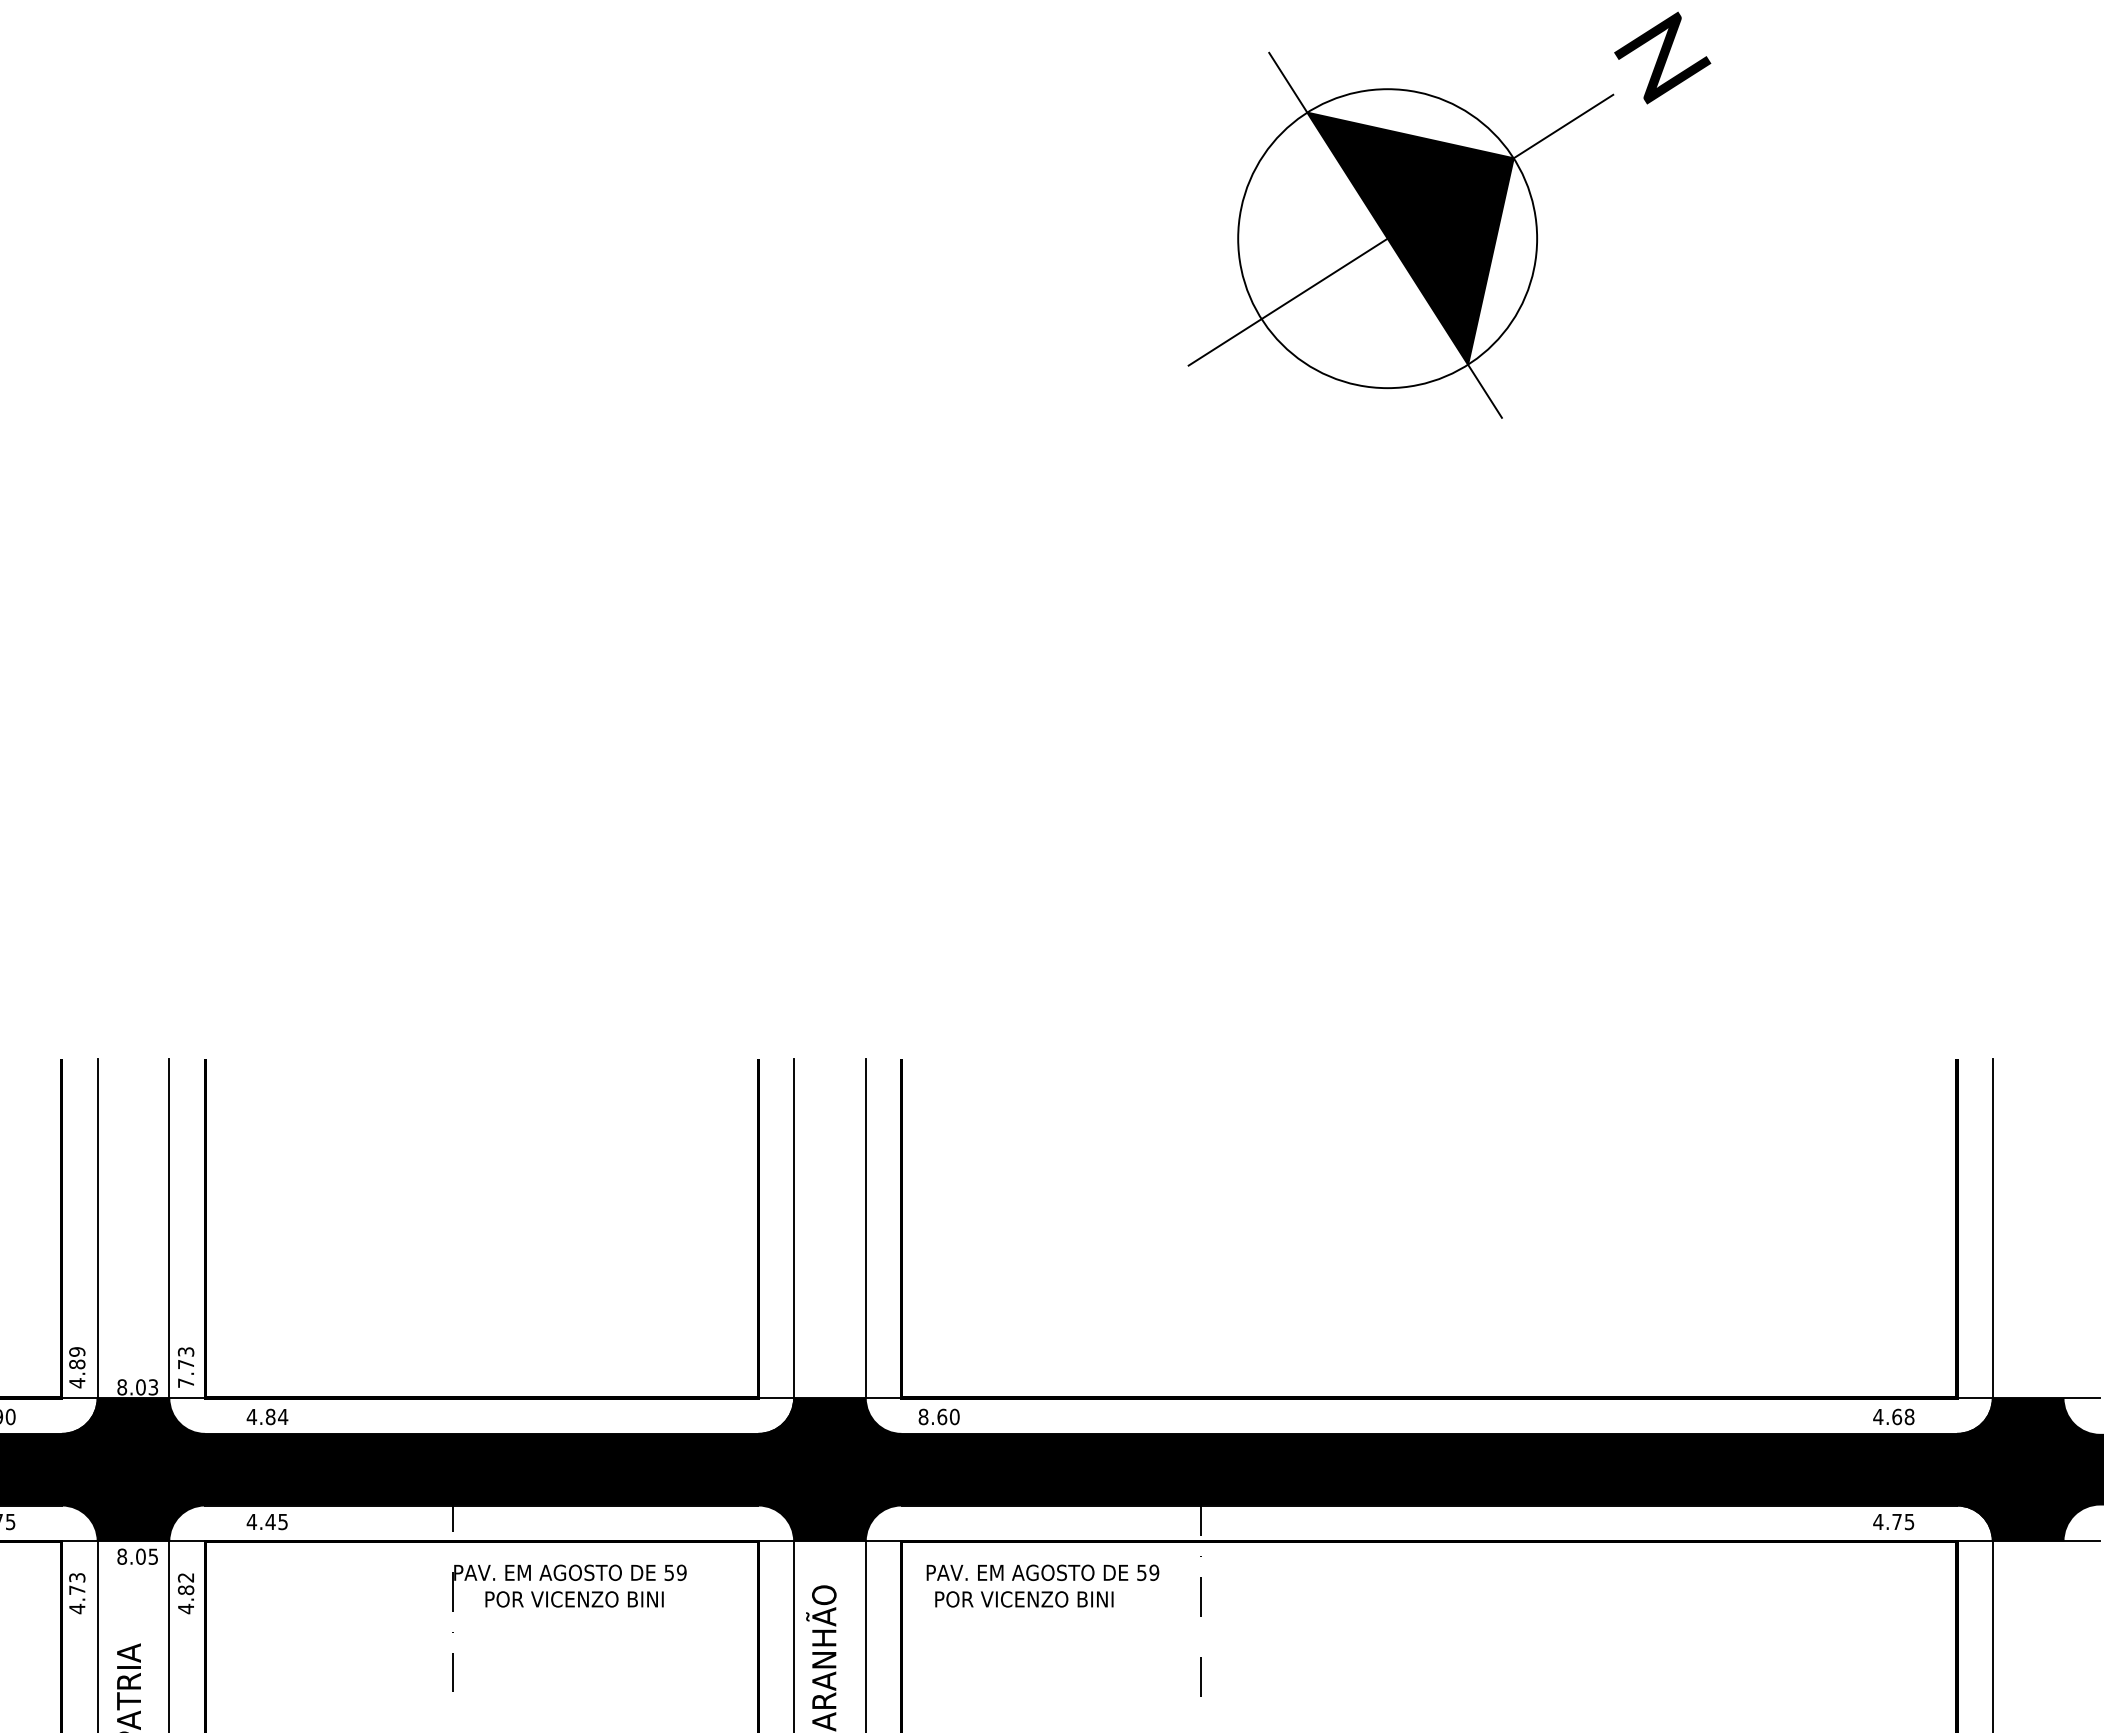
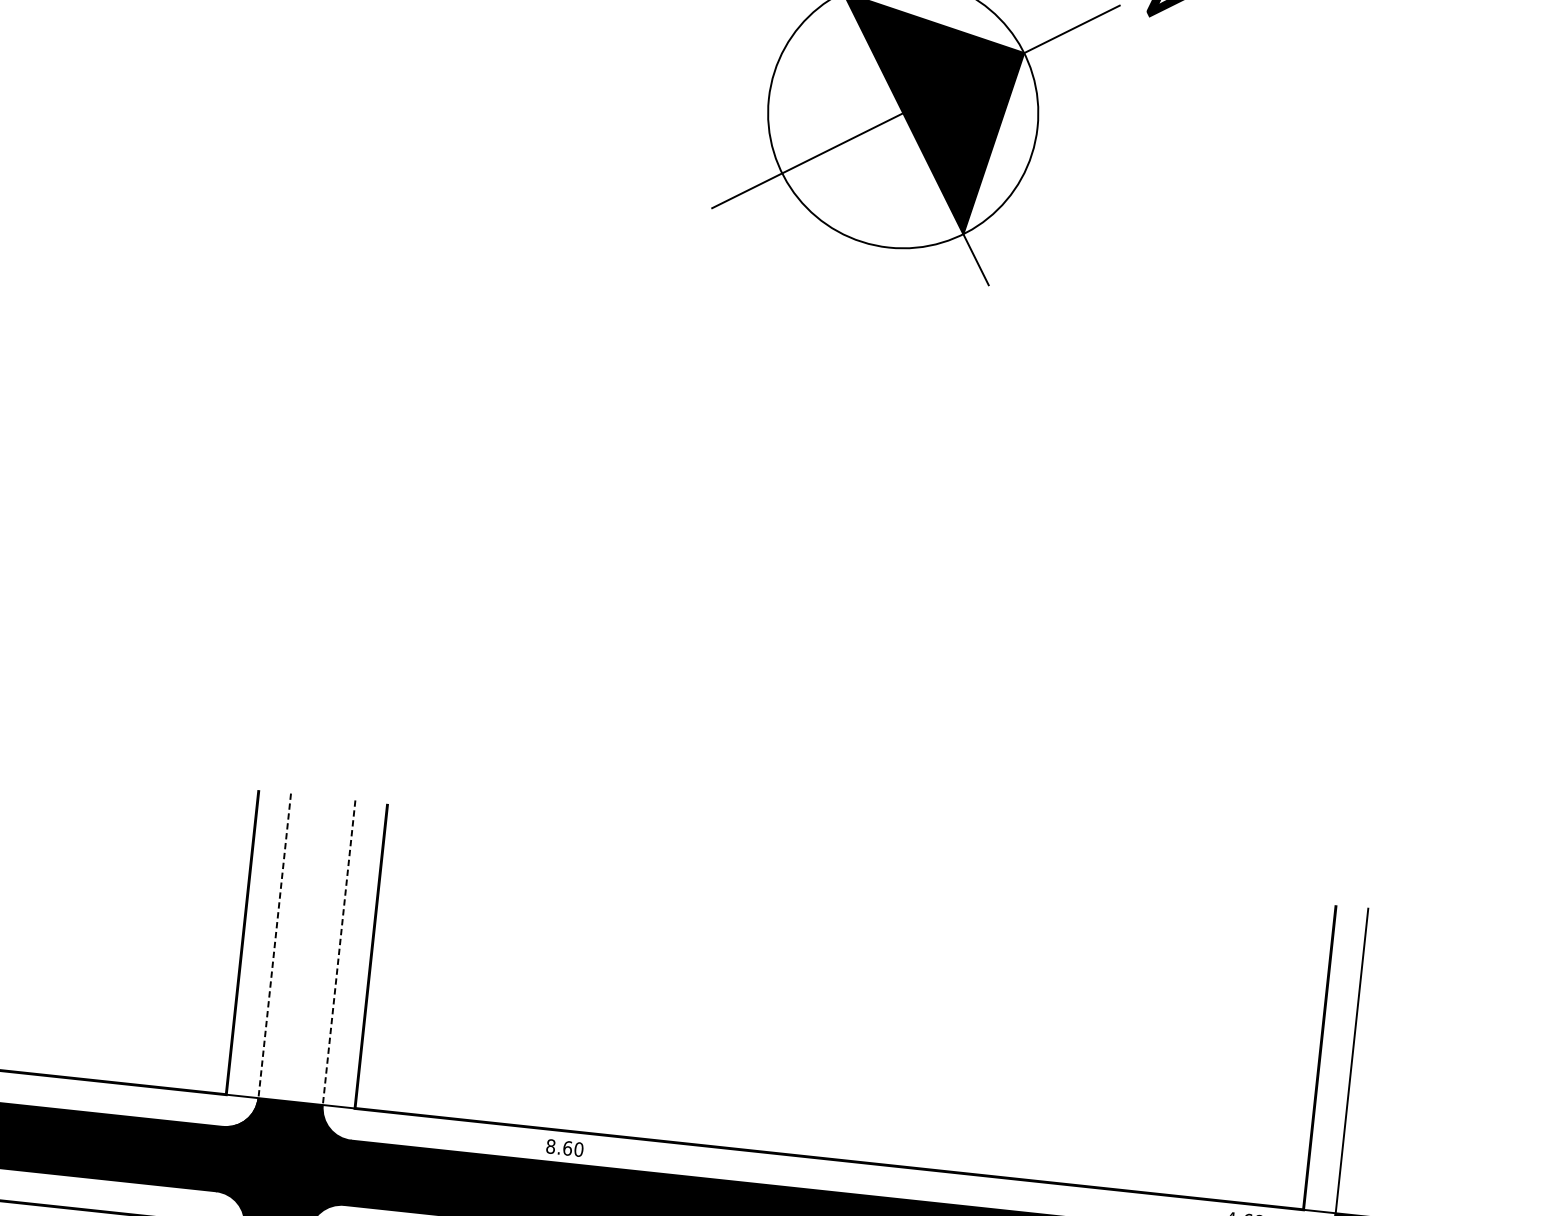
line: (794, 1229) -> (274, 946), solid -> dashed
line: (865, 1229) -> (338, 953), solid -> dashed
text: (938, 1416) -> (564, 1147), moved

